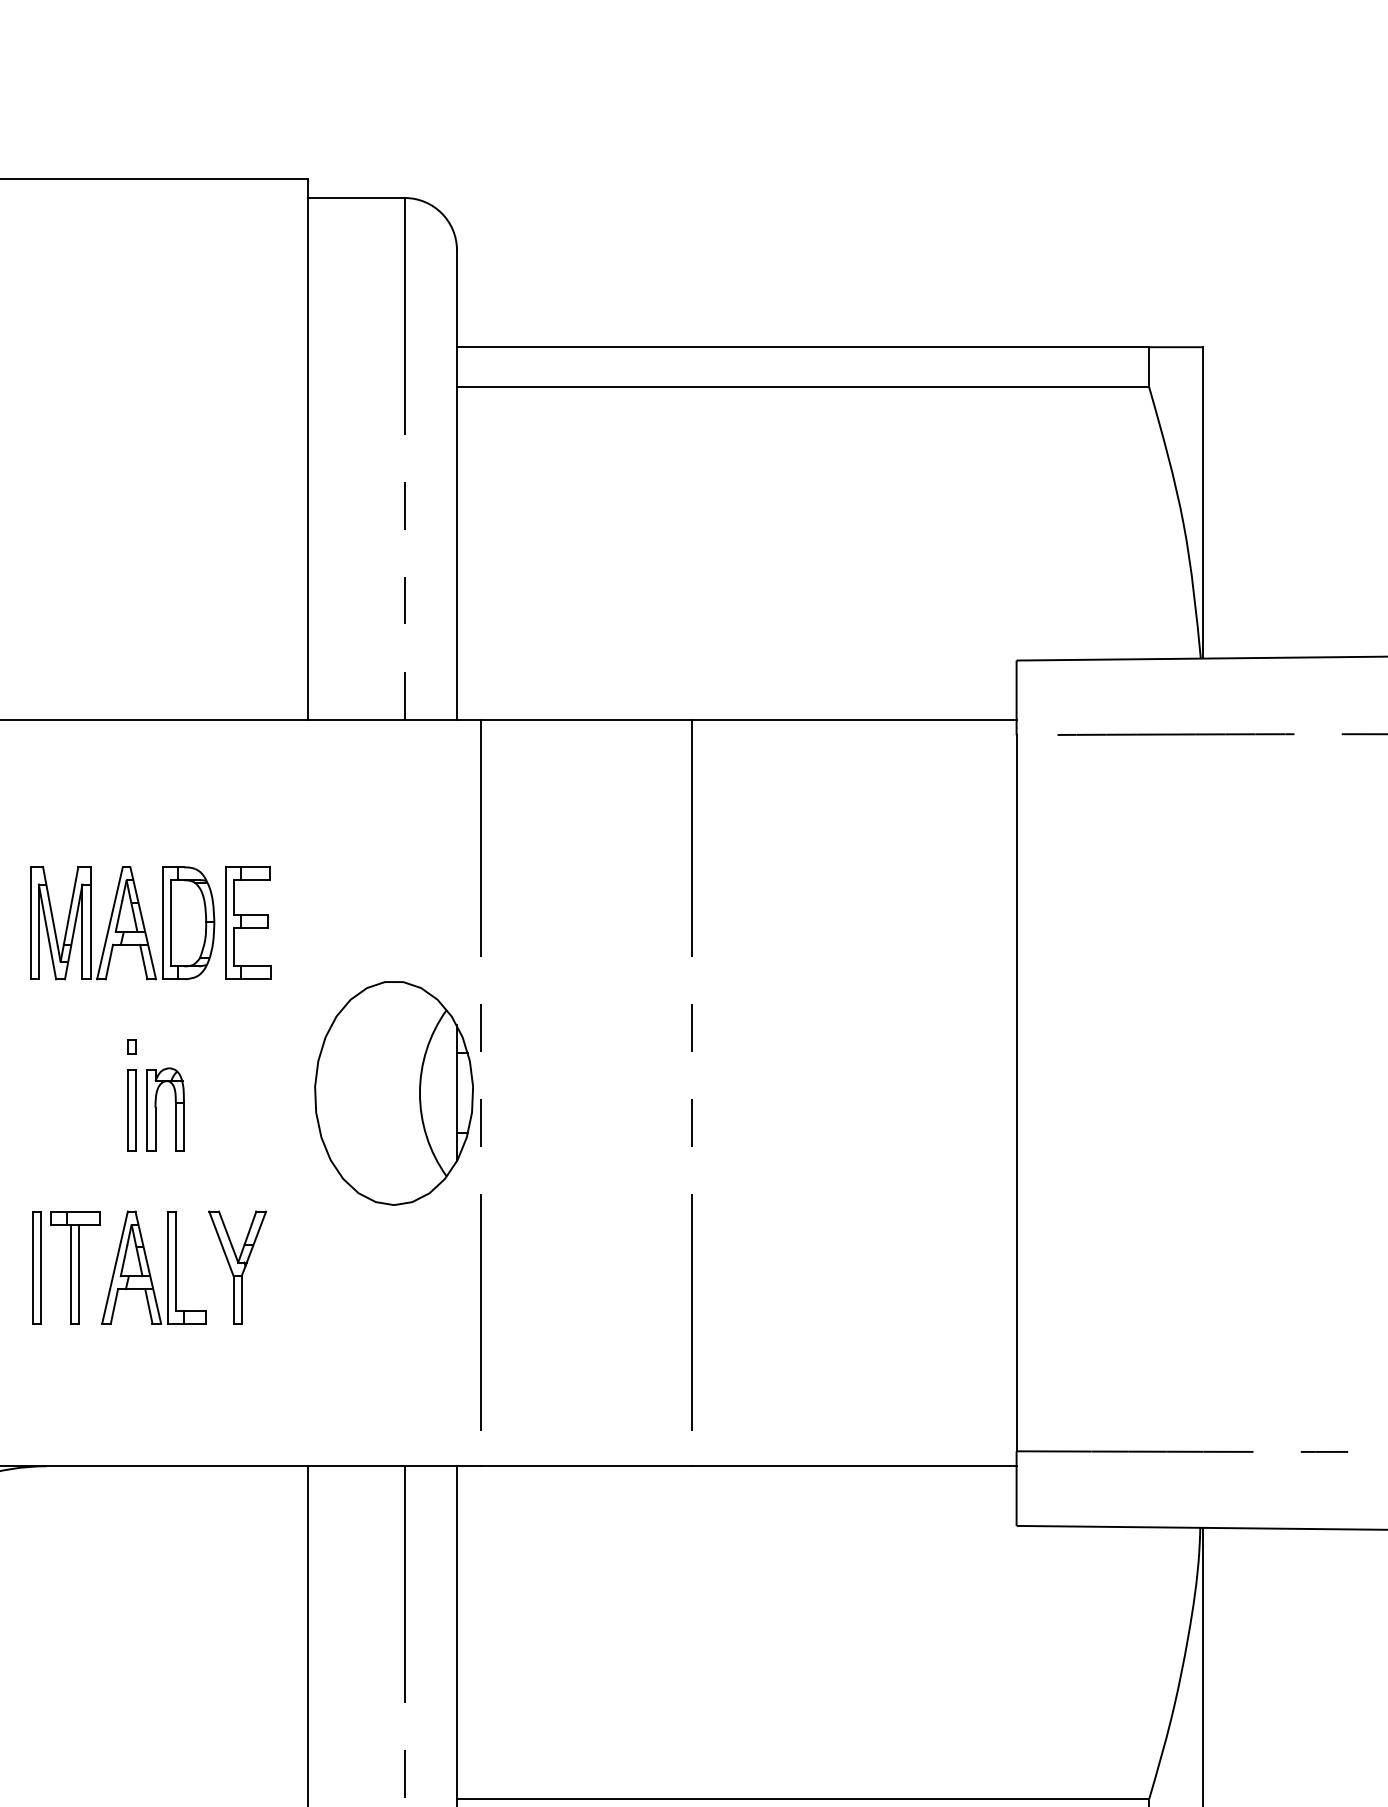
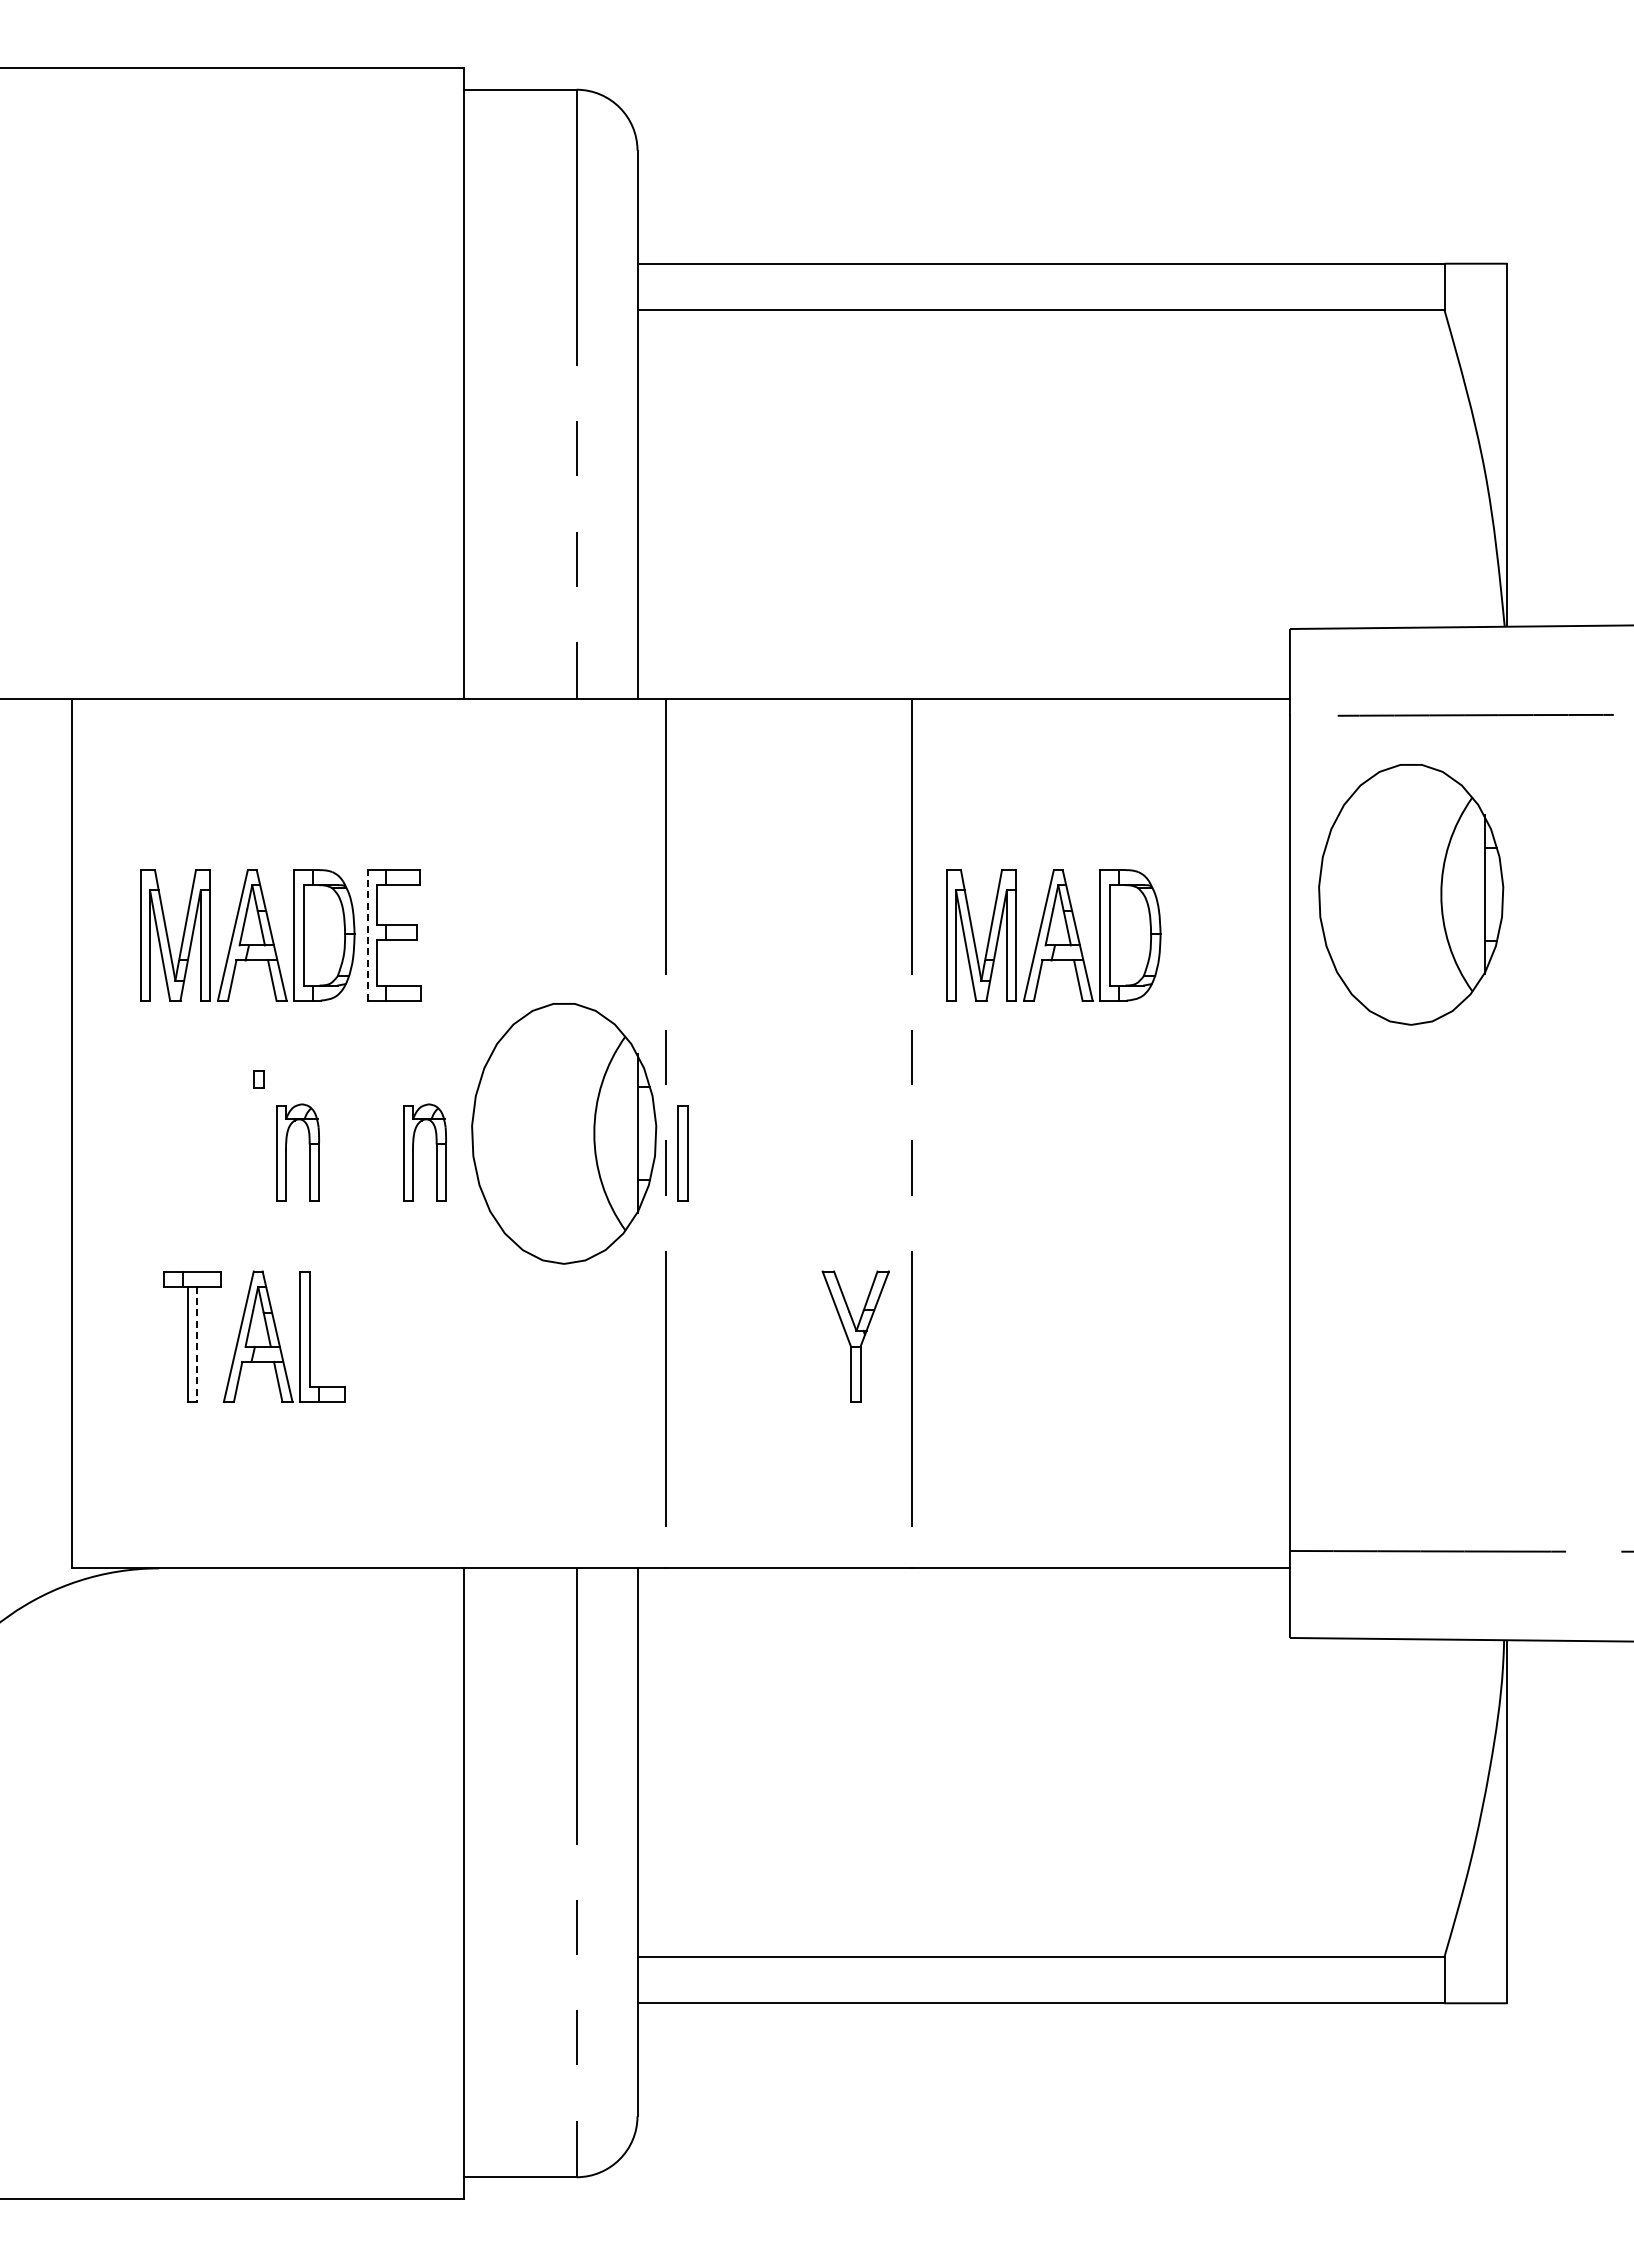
part: (1120, 888) -> (1411, 894), added
line: (225, 922) -> (367, 934), solid -> dashed
part: (813, 923) -> (1053, 935), added
part: (264, 1109) -> (413, 1152), added
part: (131, 1110) -> (682, 1153), moved
part: (36, 1267) -> (147, 1336), removed
part: (237, 1267) -> (855, 1336), moved
line: (79, 1274) -> (197, 1344), solid -> dashed

